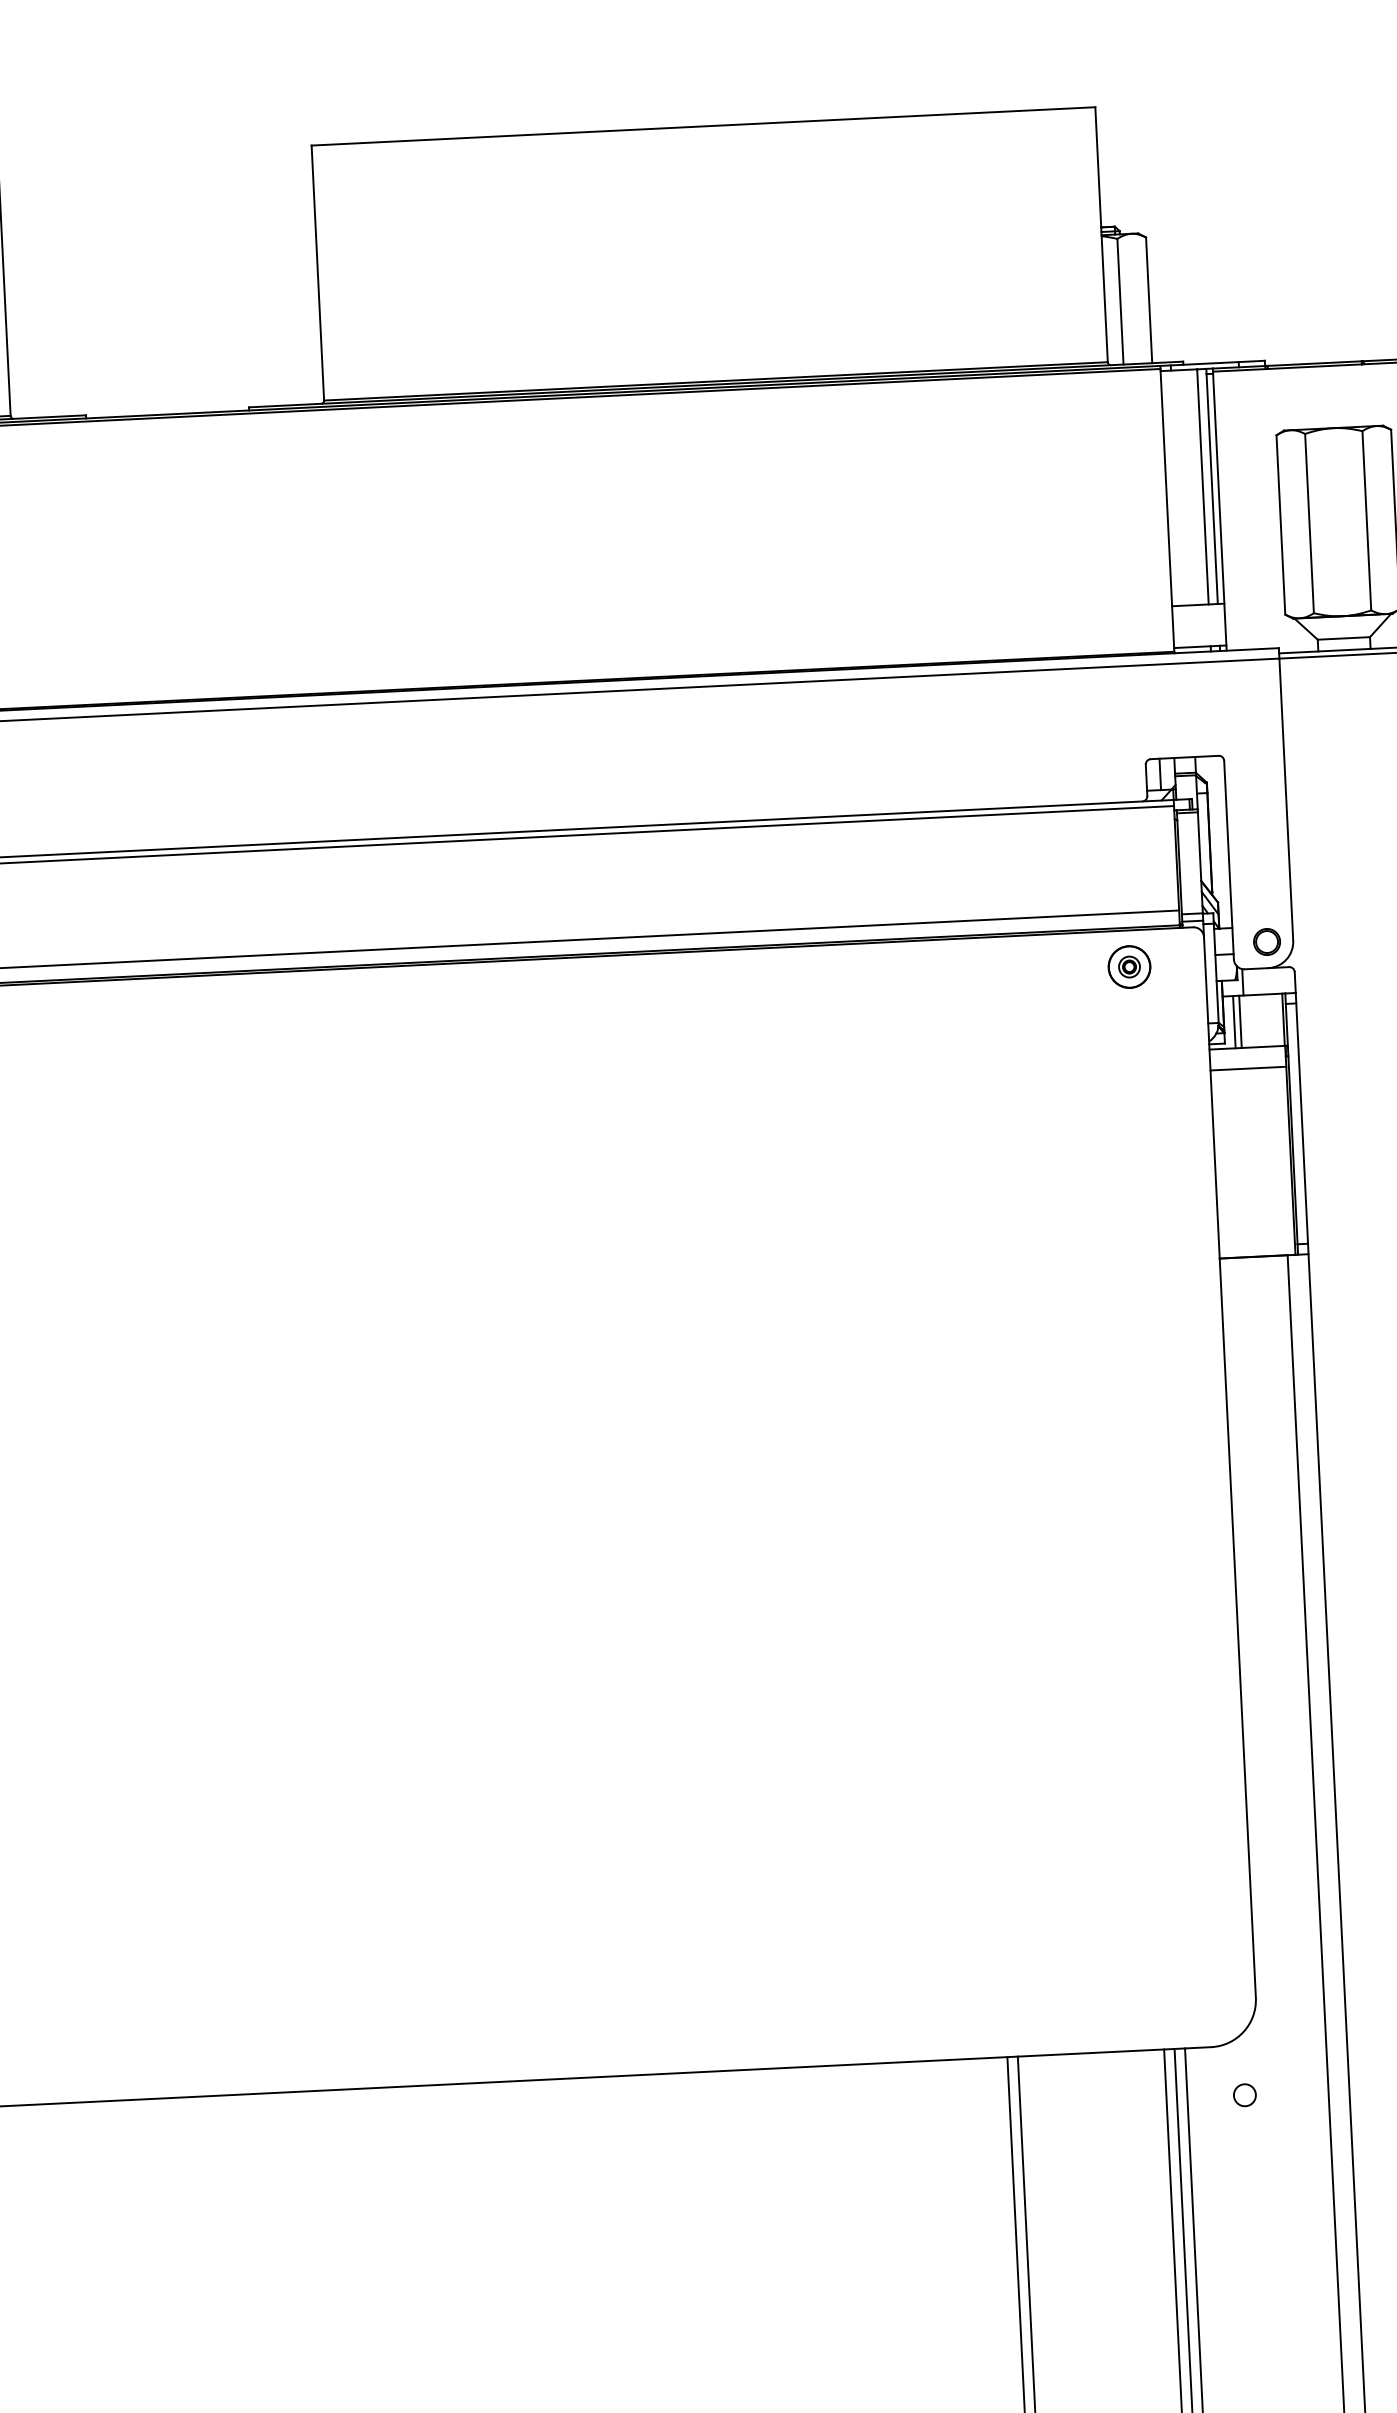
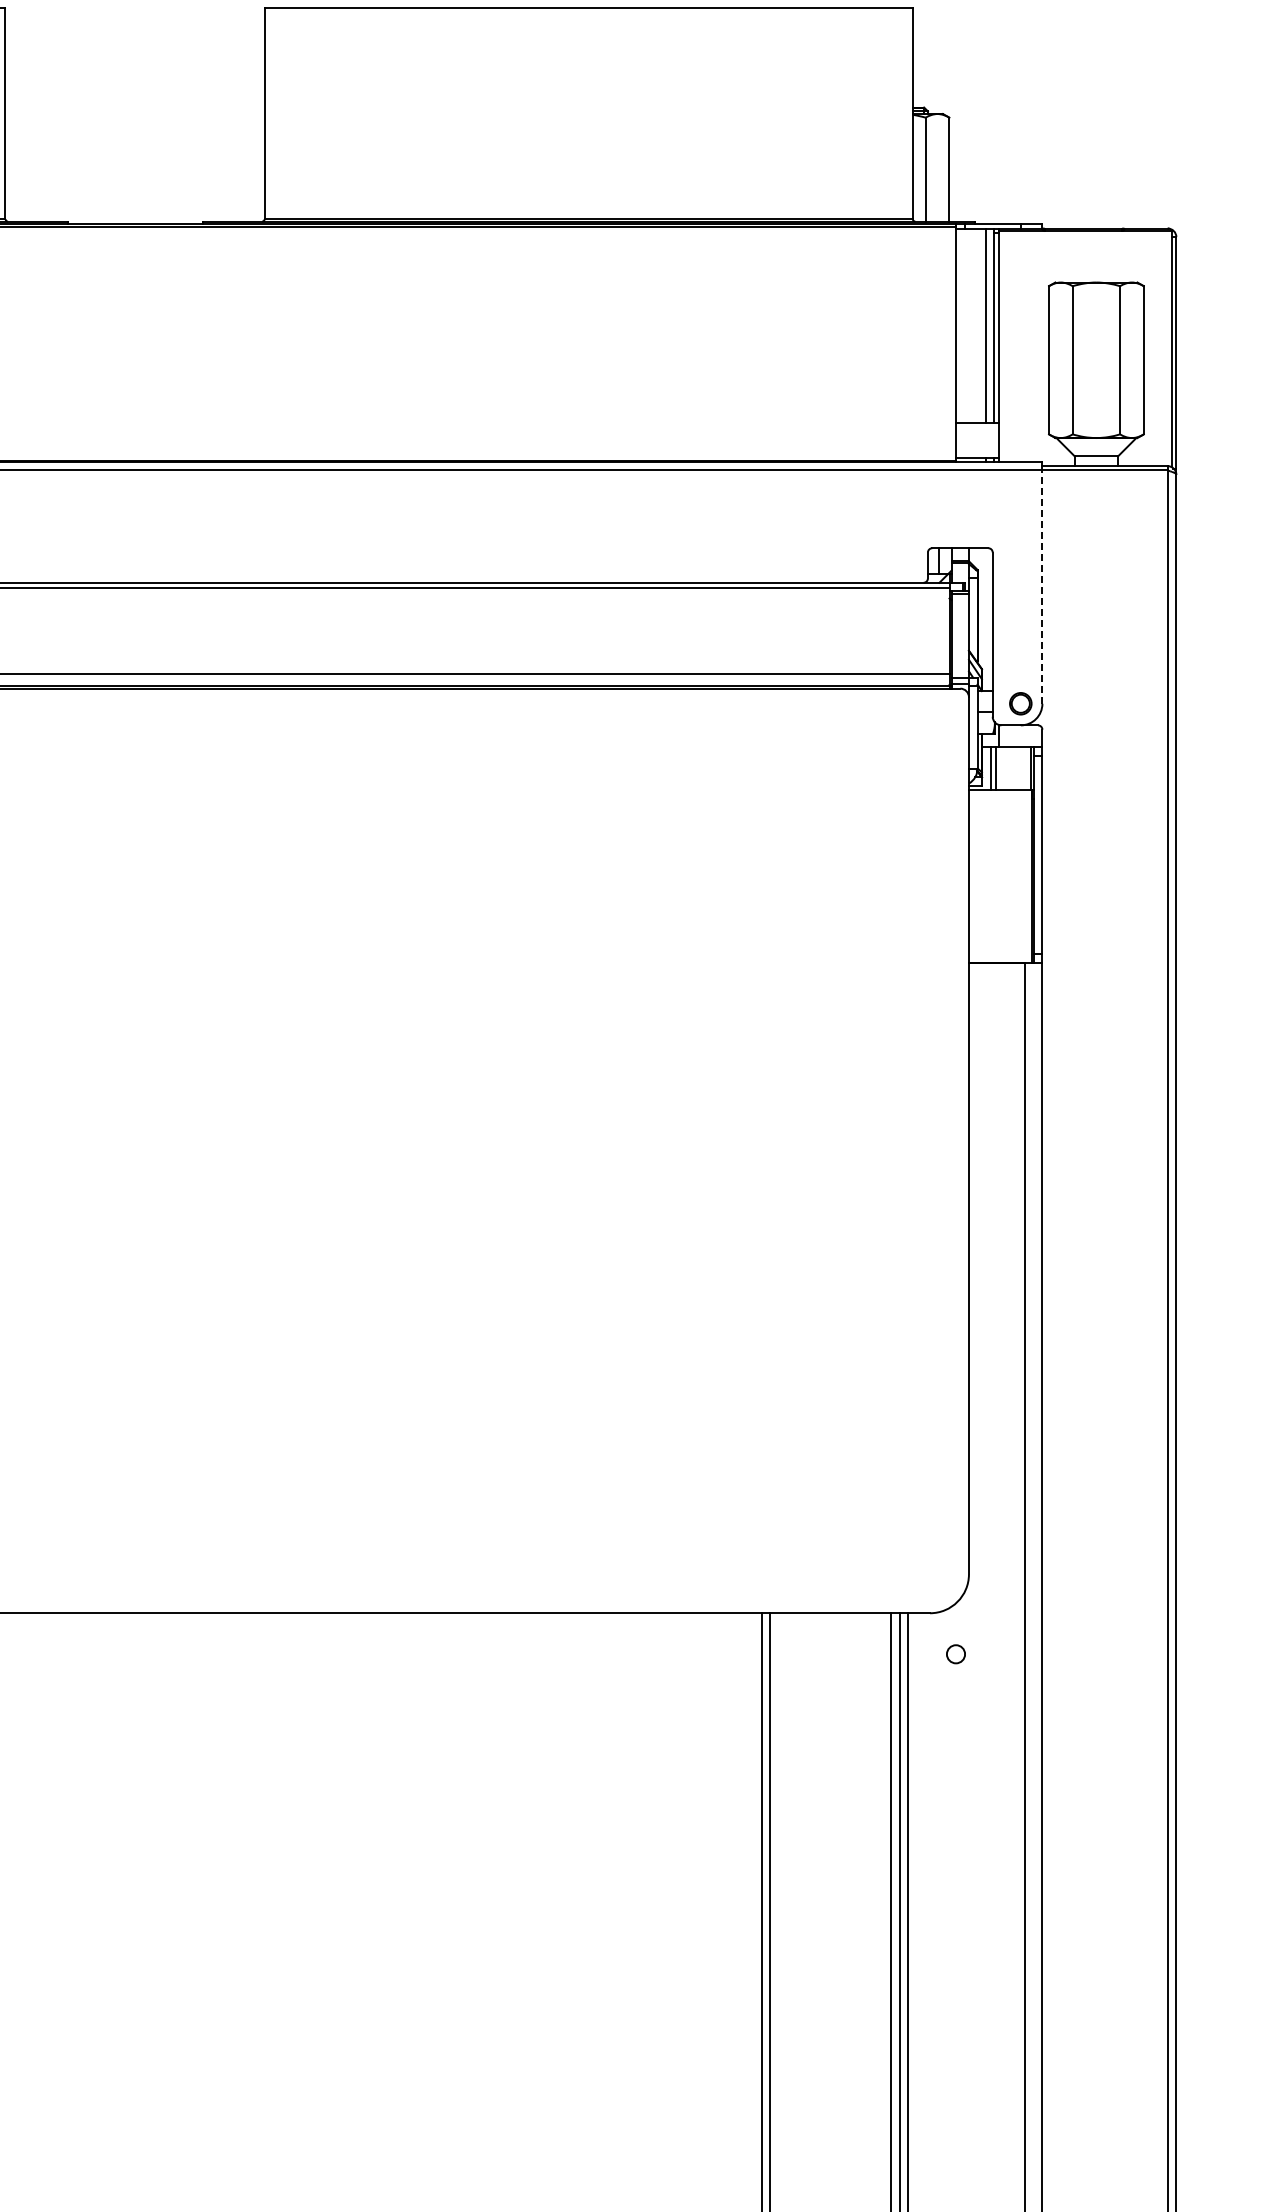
line: (1286, 800) -> (1042, 587), solid -> dashed
part: (1129, 966) -> (906, 718), removed
line: (1247, 1068) -> (999, 807), removed

